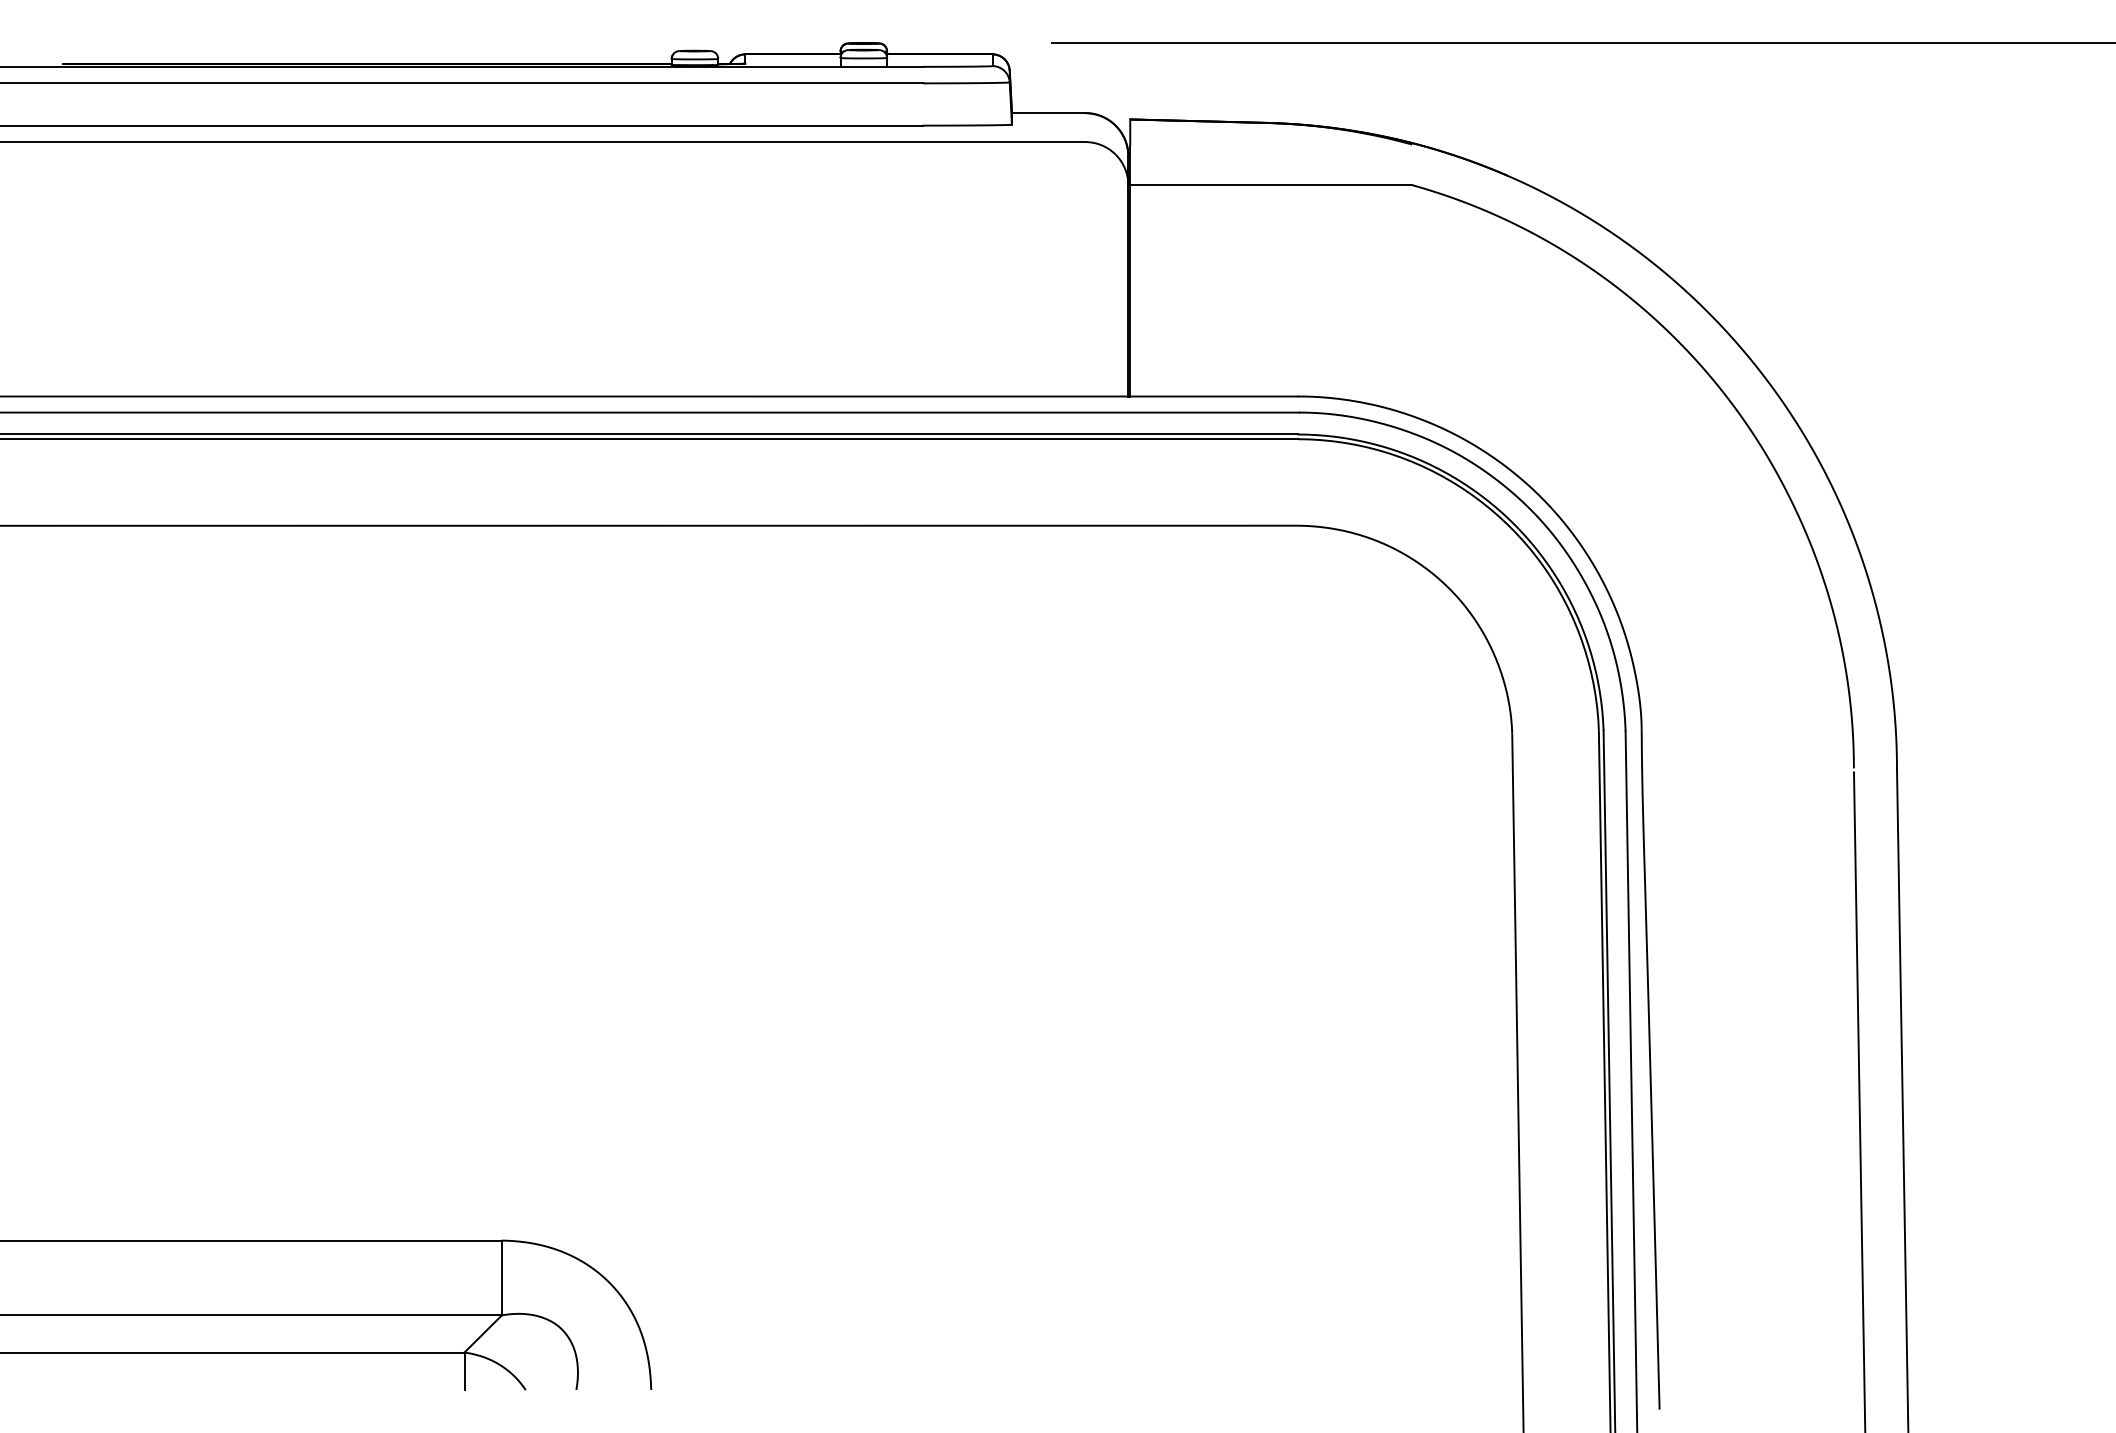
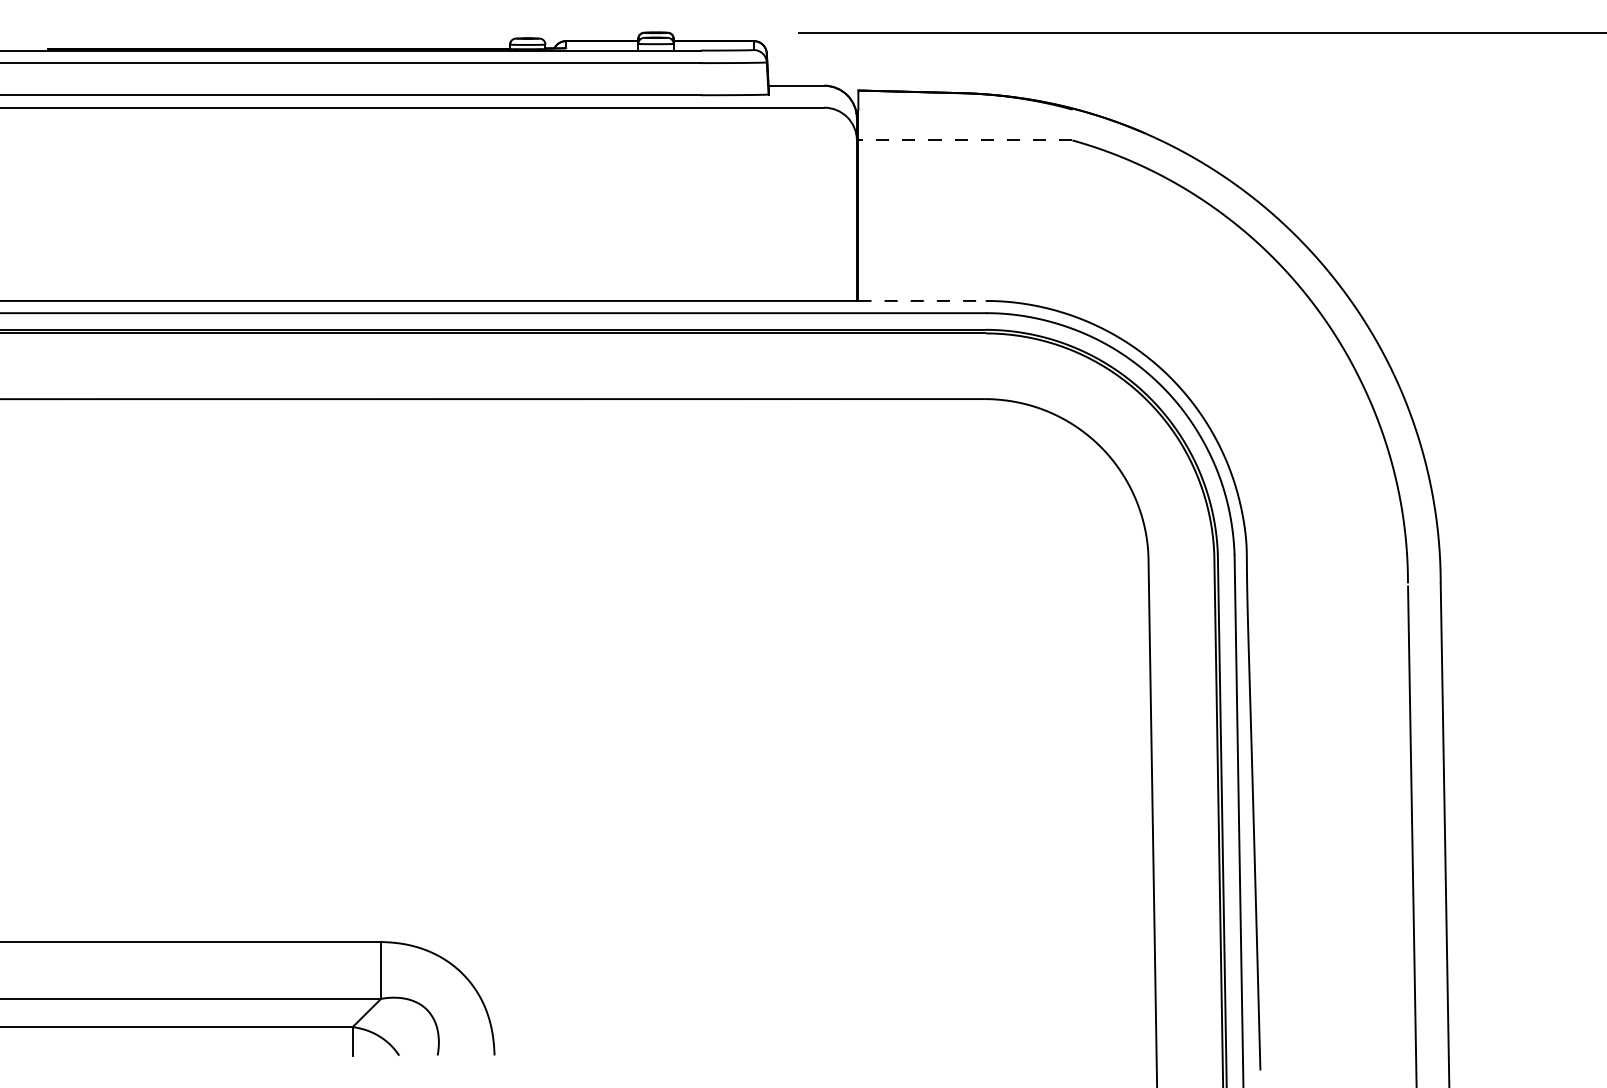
line: (1271, 185) -> (965, 140), solid -> dashed
line: (1214, 396) -> (922, 300), solid -> dashed

